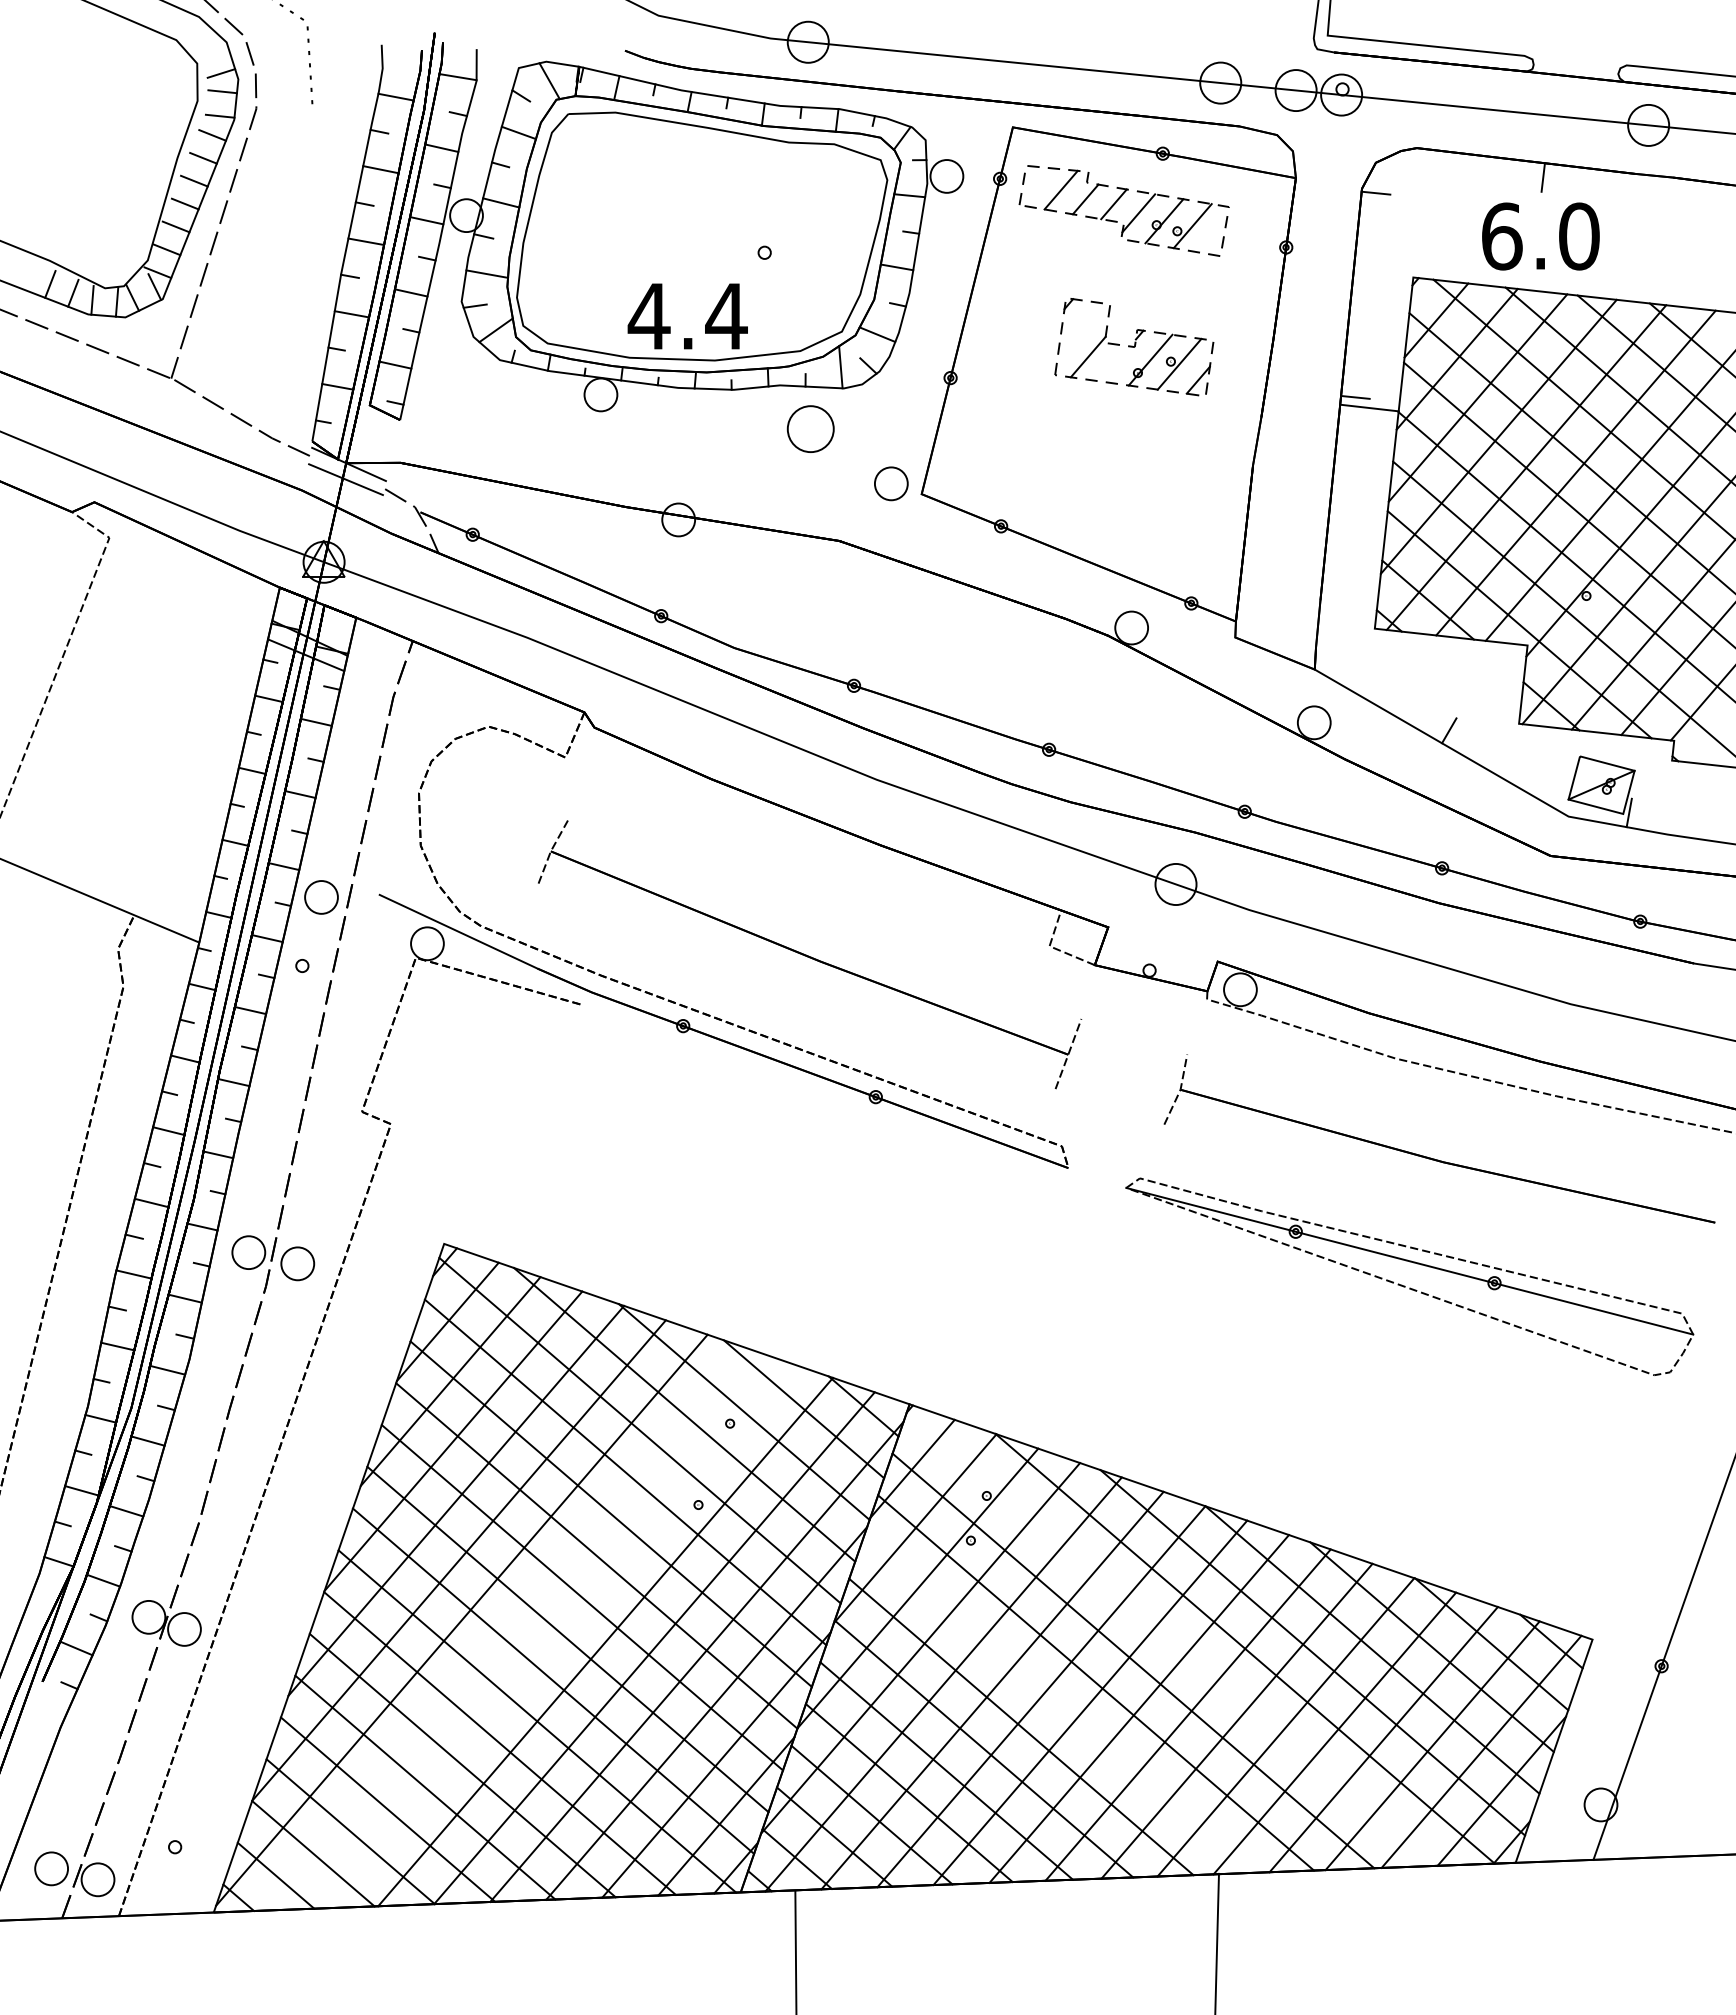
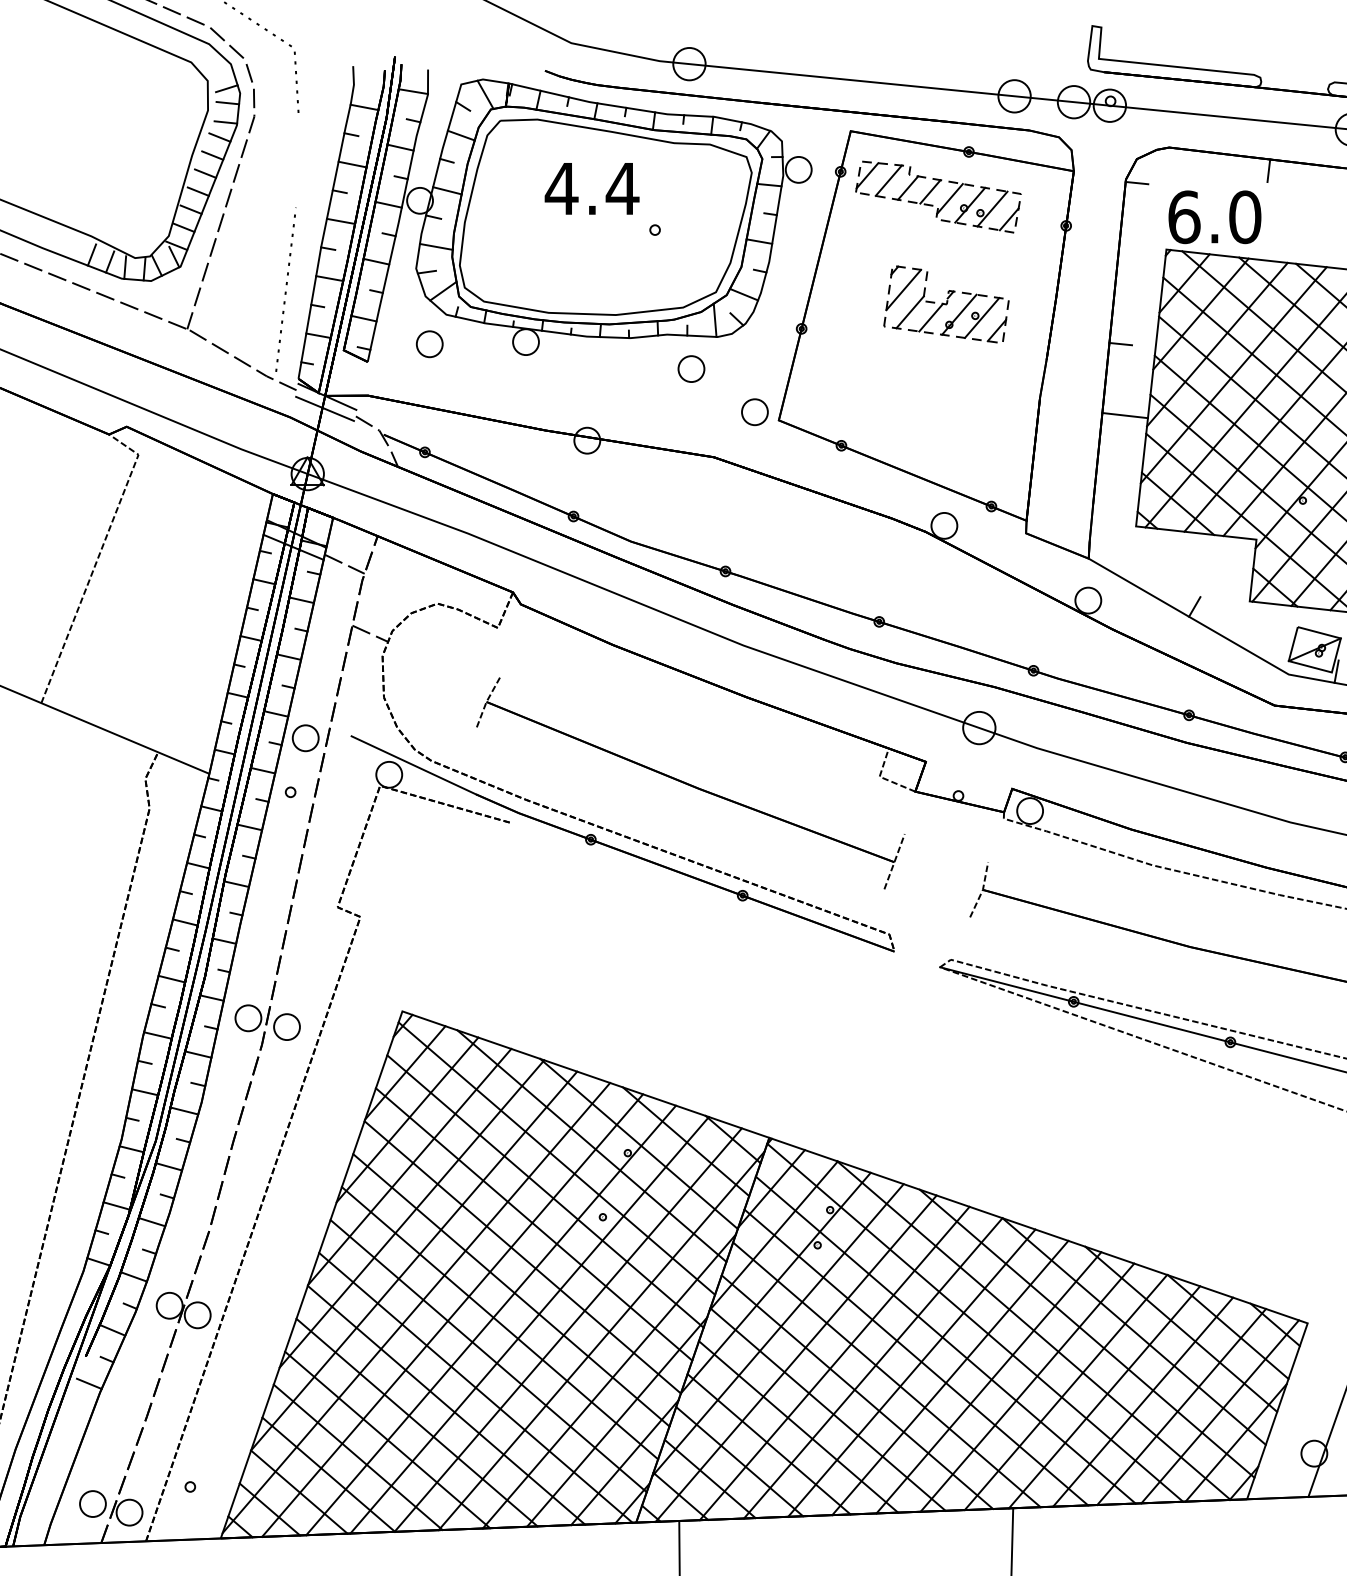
line: (1033, 183) -> (866, 175), added
text: (1540, 236) -> (1214, 217), moved
line: (1213, 239) -> (1008, 219), added
text: (687, 316) -> (591, 188), moved
line: (1080, 328) -> (904, 289), added
line: (296, 330) -> (286, 291), added
line: (1114, 363) -> (930, 317), added
part: (478, 397) -> (429, 344), added
line: (1369, 407) -> (1124, 415), moved
part: (810, 428) -> (691, 368), size x0.71
line: (370, 676) -> (344, 564), added
line: (403, 764) -> (370, 633), added
line: (507, 1629) -> (452, 1315), added
line: (556, 1635) -> (490, 1320), added
line: (1170, 1638) -> (974, 1322), added
line: (1058, 1704) -> (886, 1374), added
line: (46, 1715) -> (88, 1383), added

